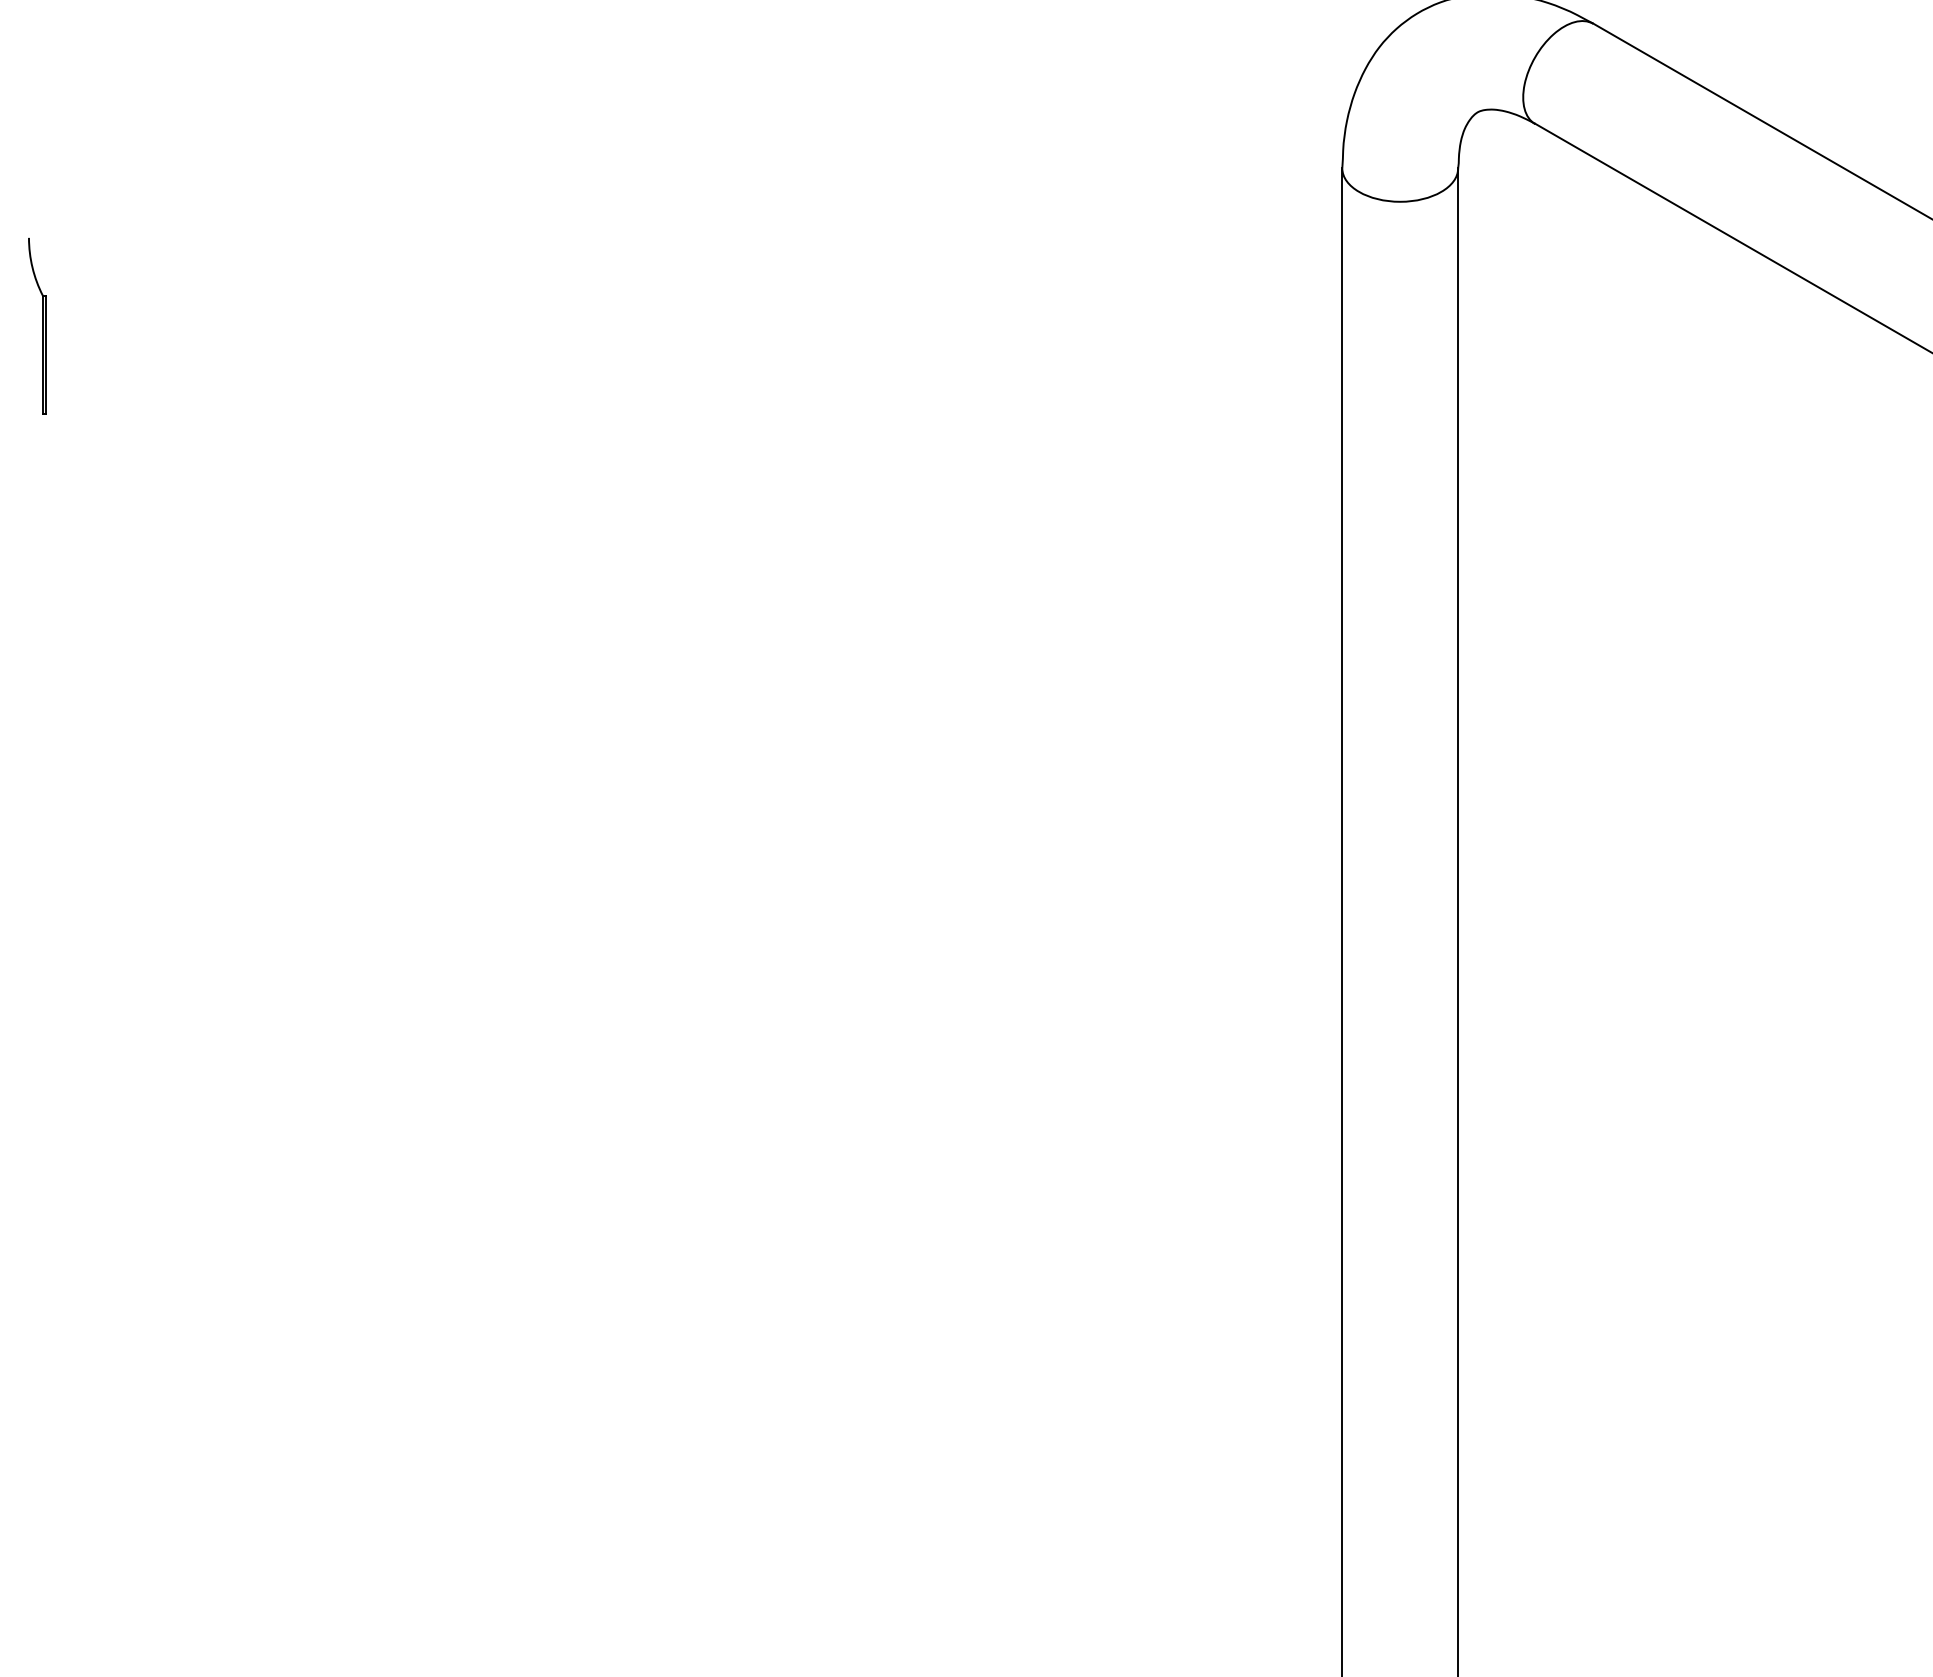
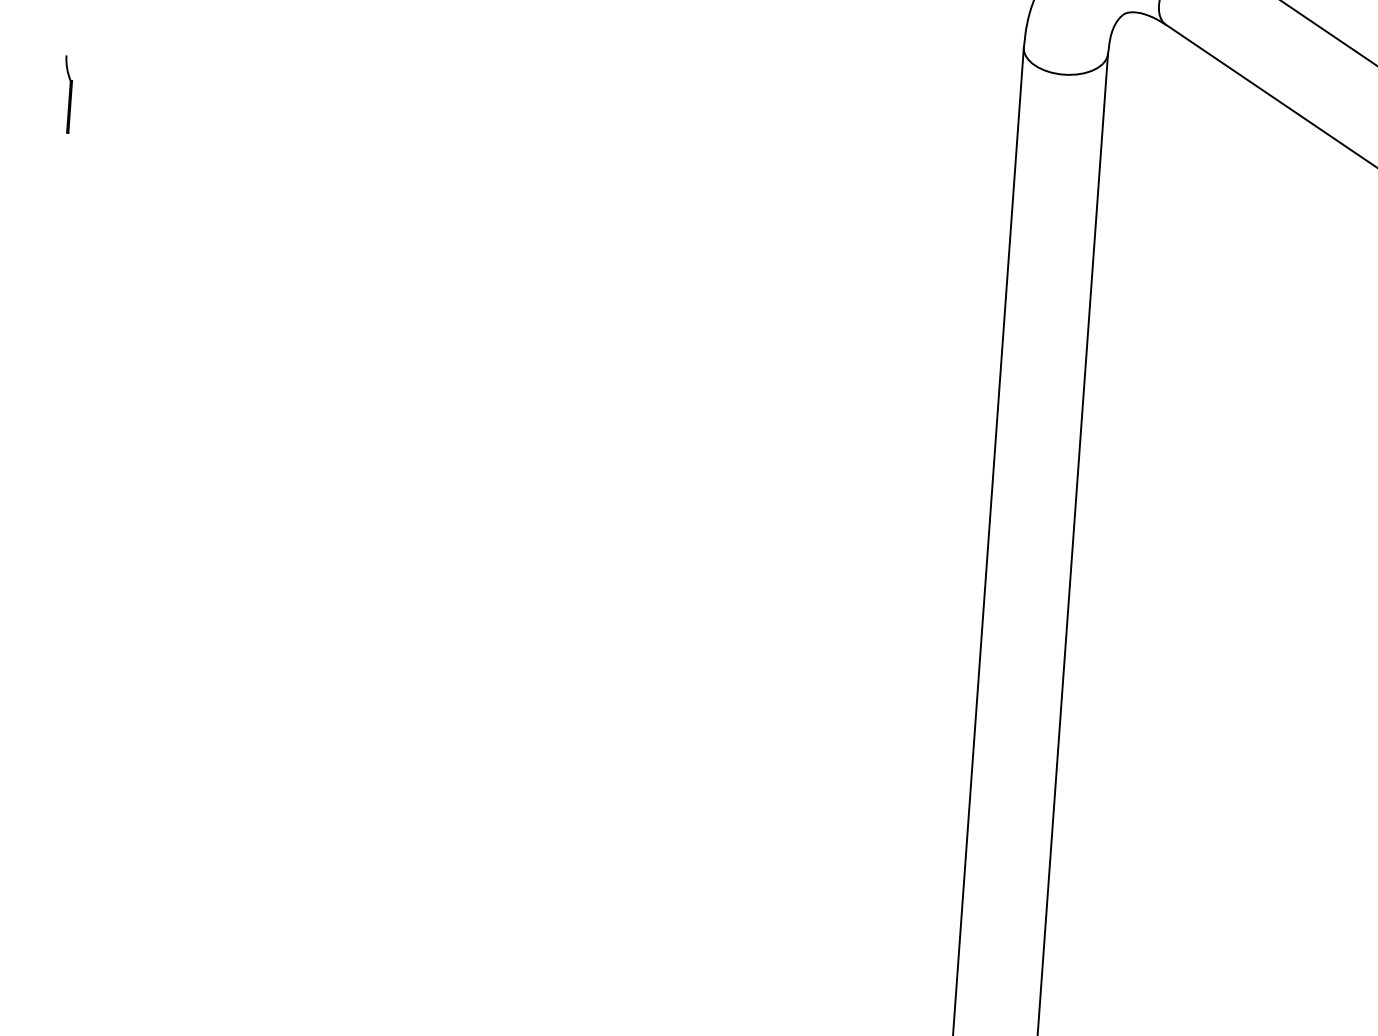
part: (37, 326) -> (67, 94), size x0.6

